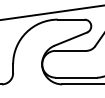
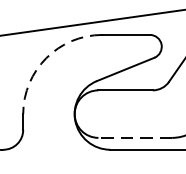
arc: (26, 32) -> (46, 57), solid -> dashed
line: (76, 77) -> (135, 137), solid -> dashed

